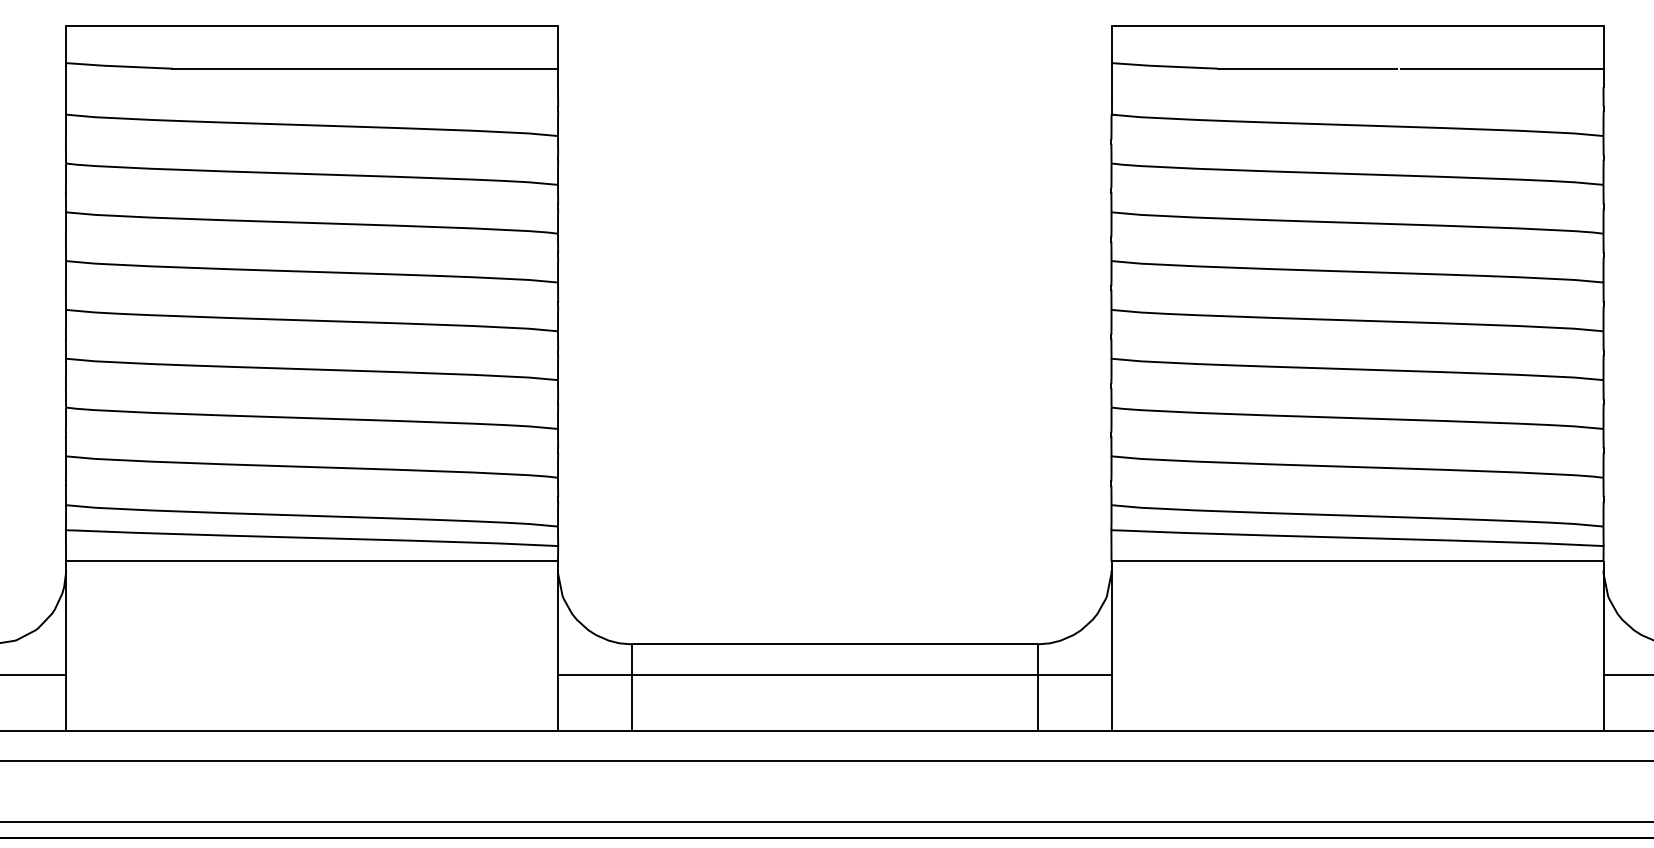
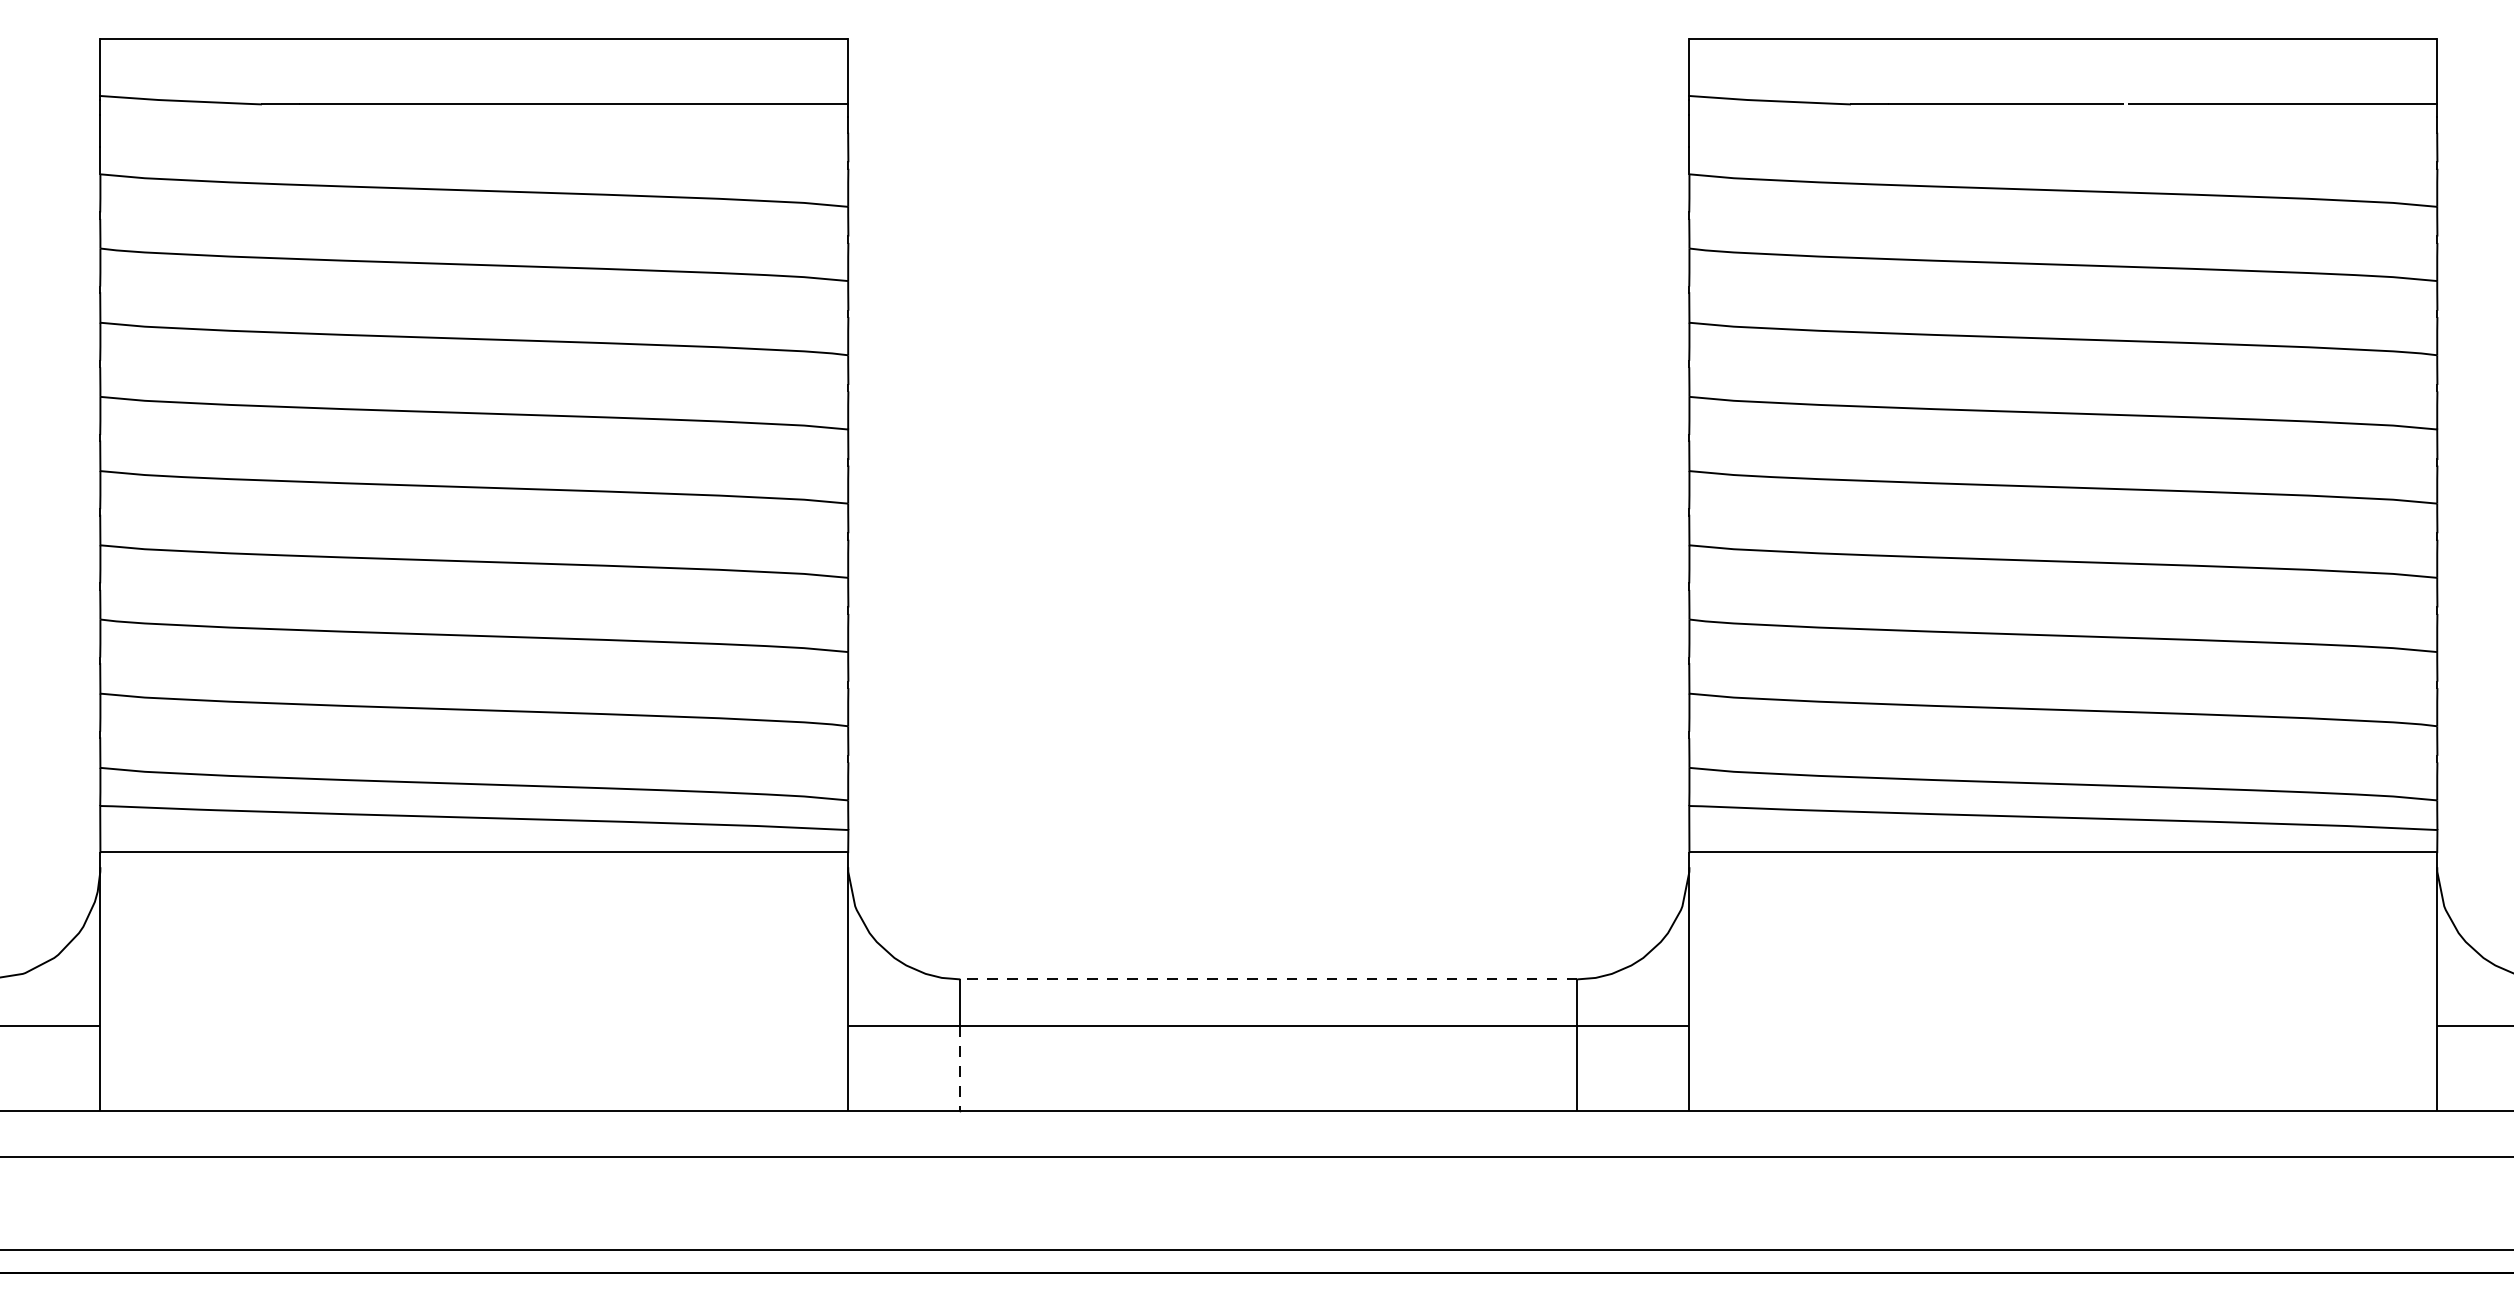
line: (834, 644) -> (1268, 979), solid -> dashed
line: (631, 703) -> (959, 1069), solid -> dashed

